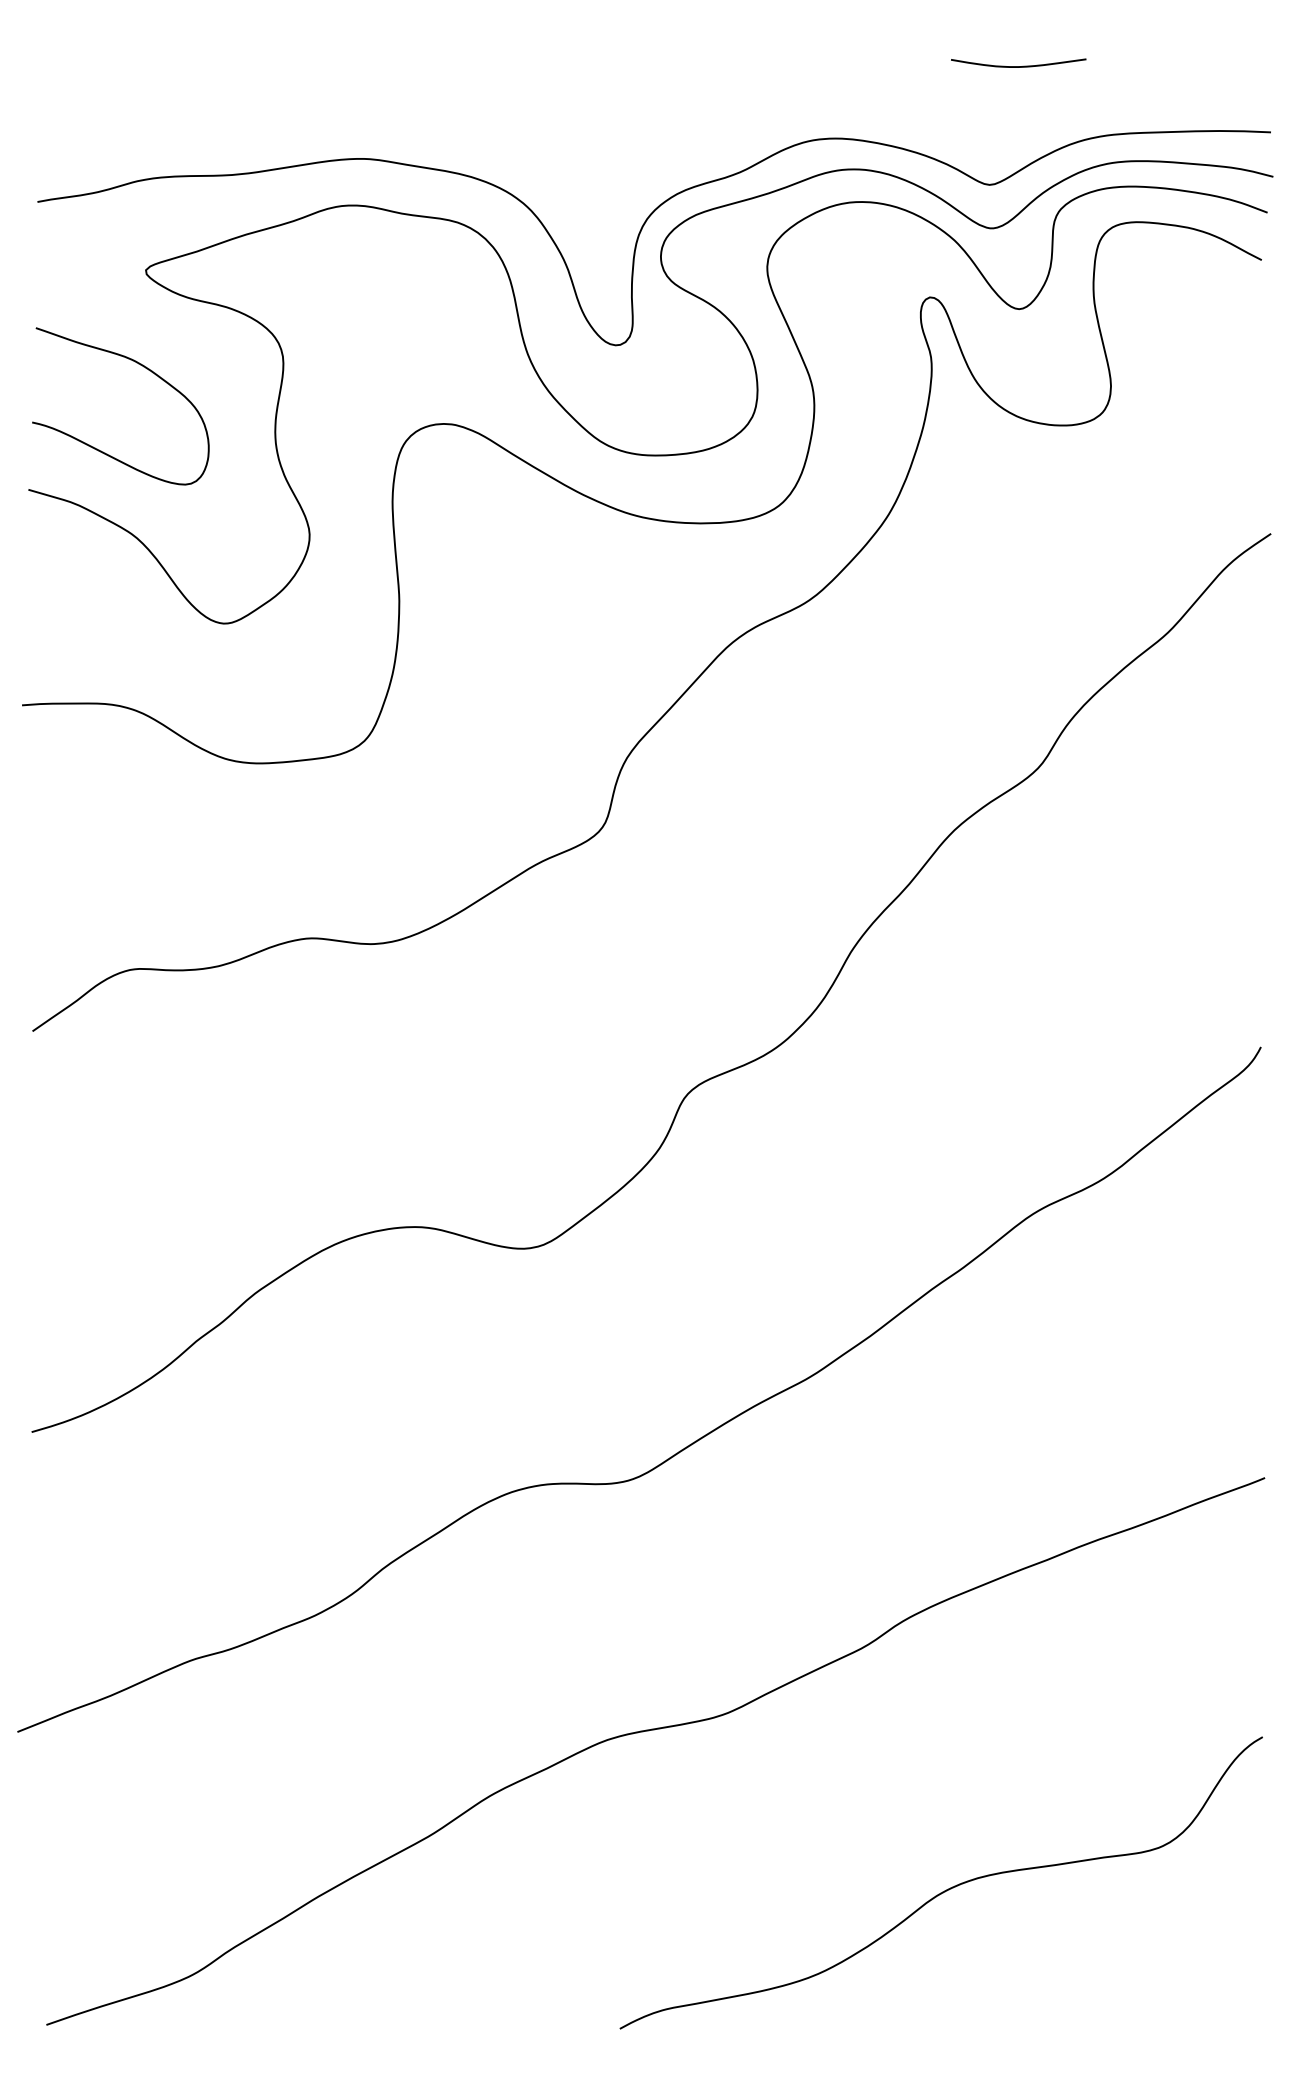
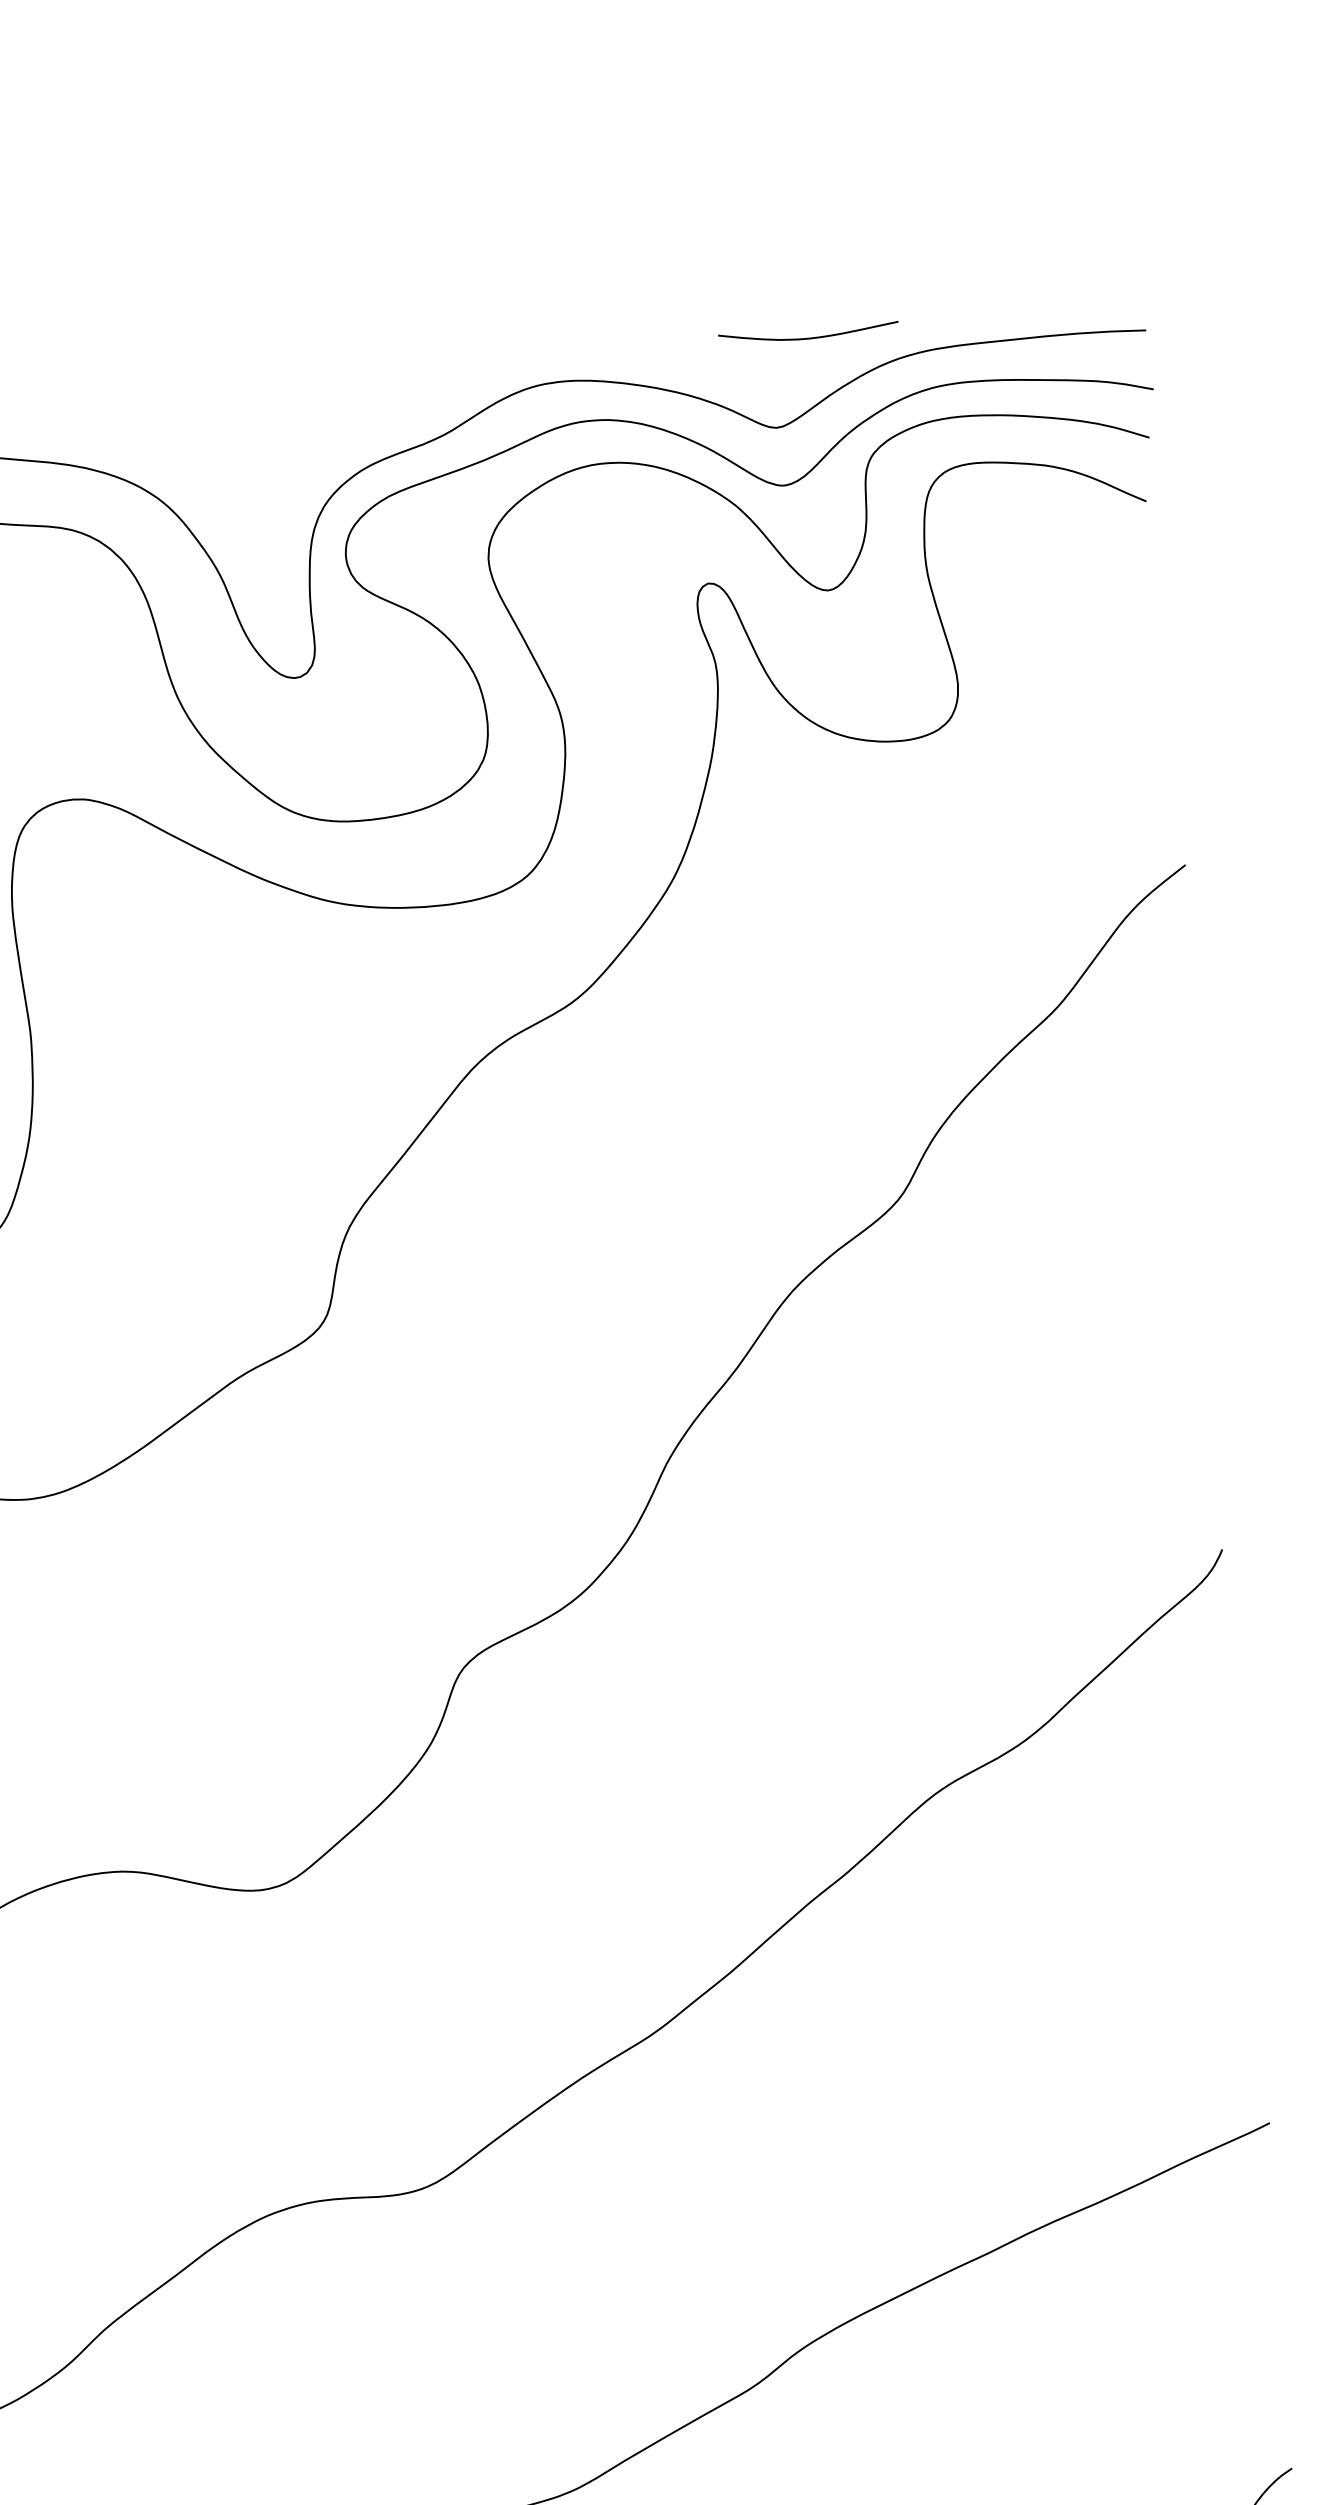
curve: (1018, 66) -> (808, 337), moved

